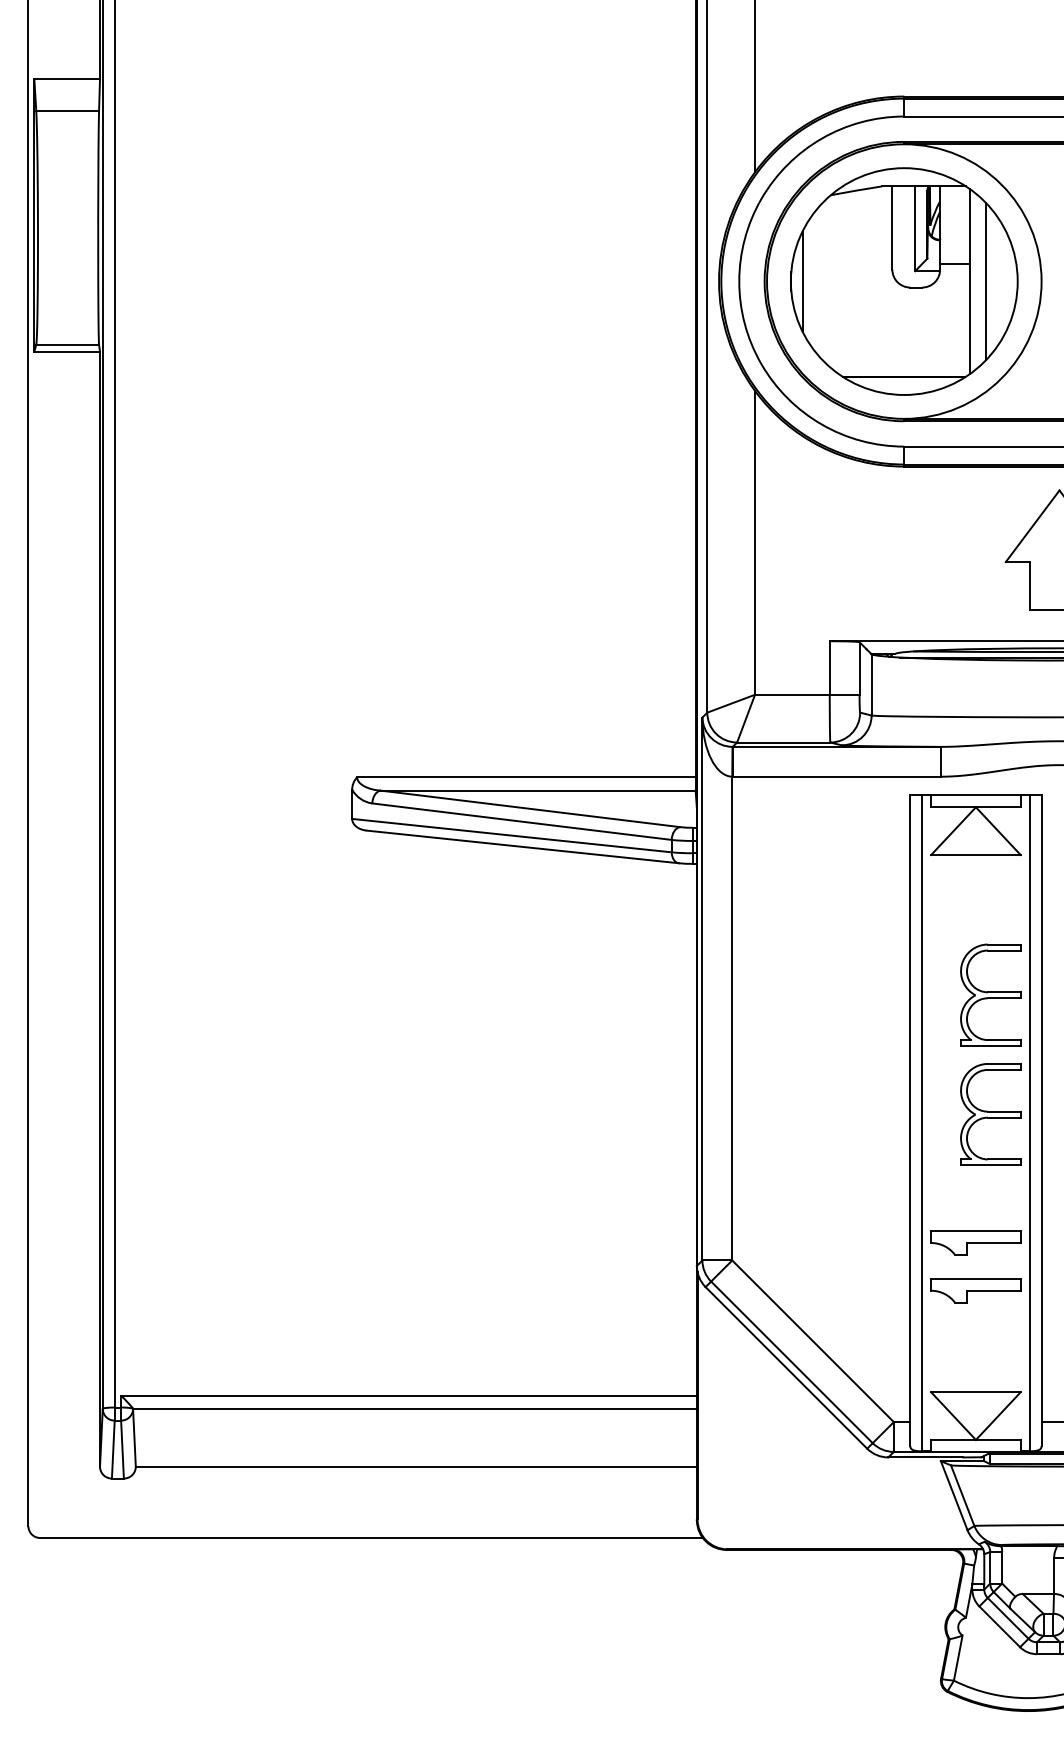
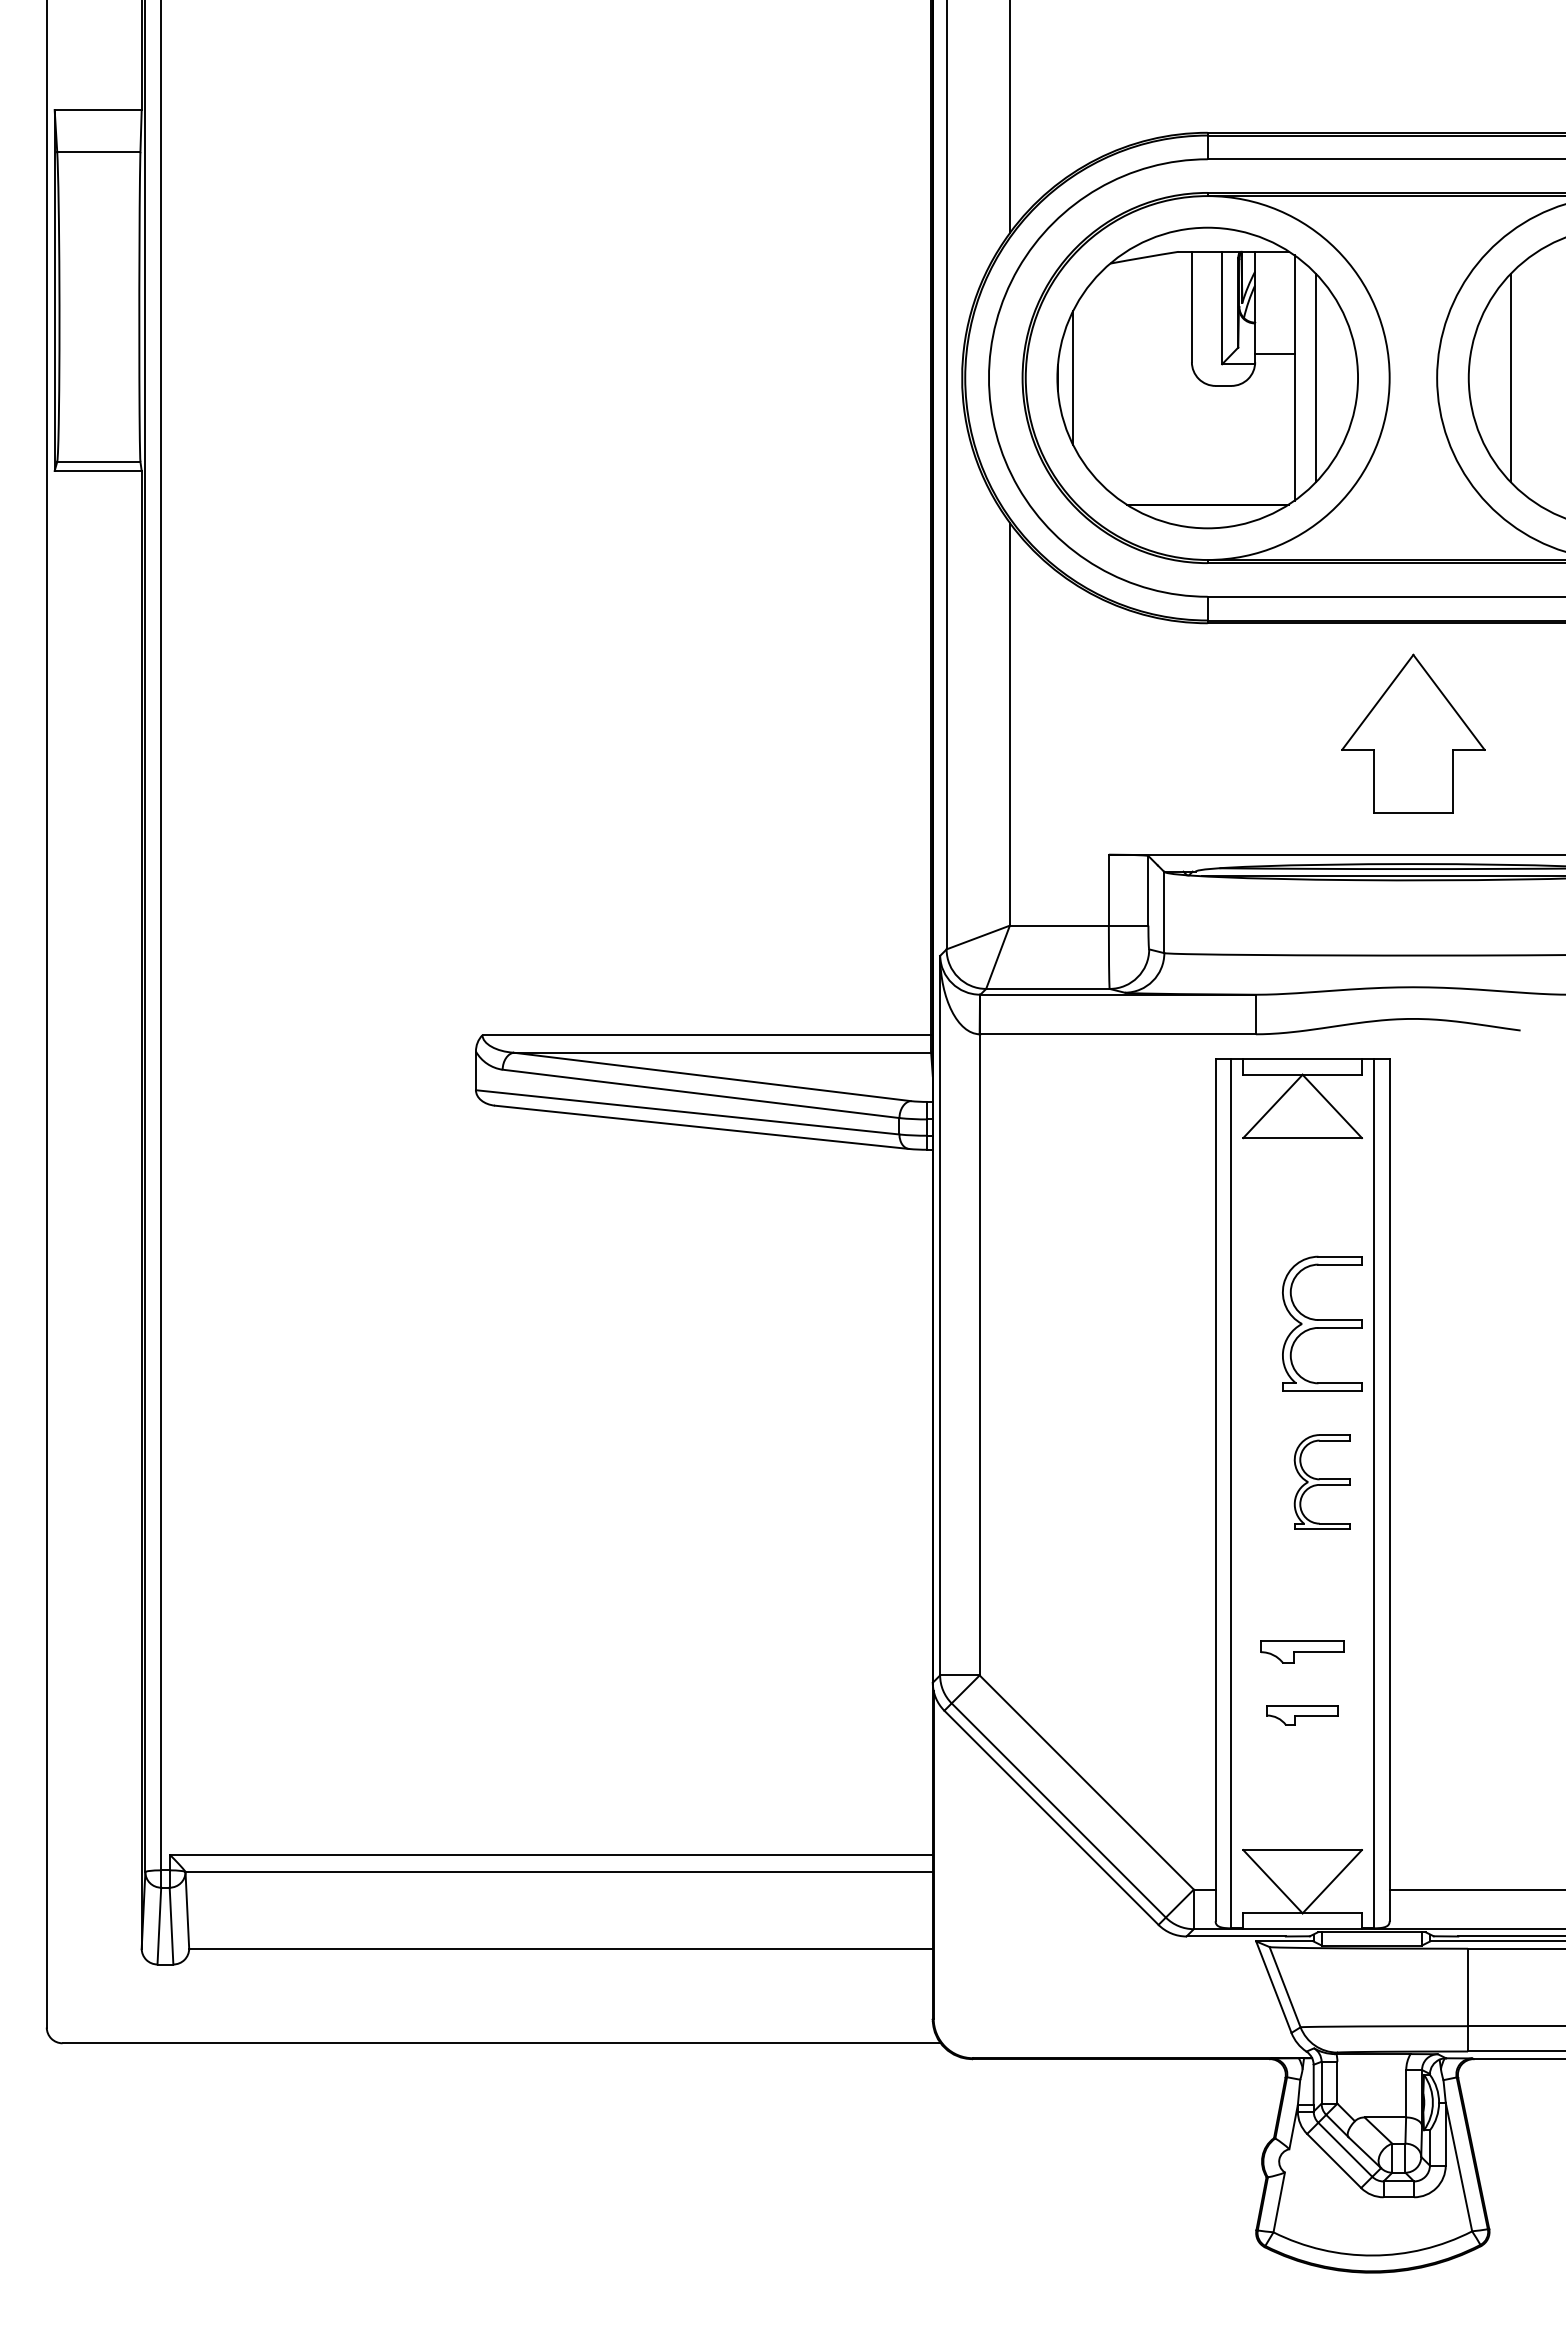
part: (990, 1114) -> (1322, 1481), size x0.7
part: (975, 1242) -> (1302, 1651), size x0.7
part: (975, 1290) -> (1302, 1715), size x0.6

